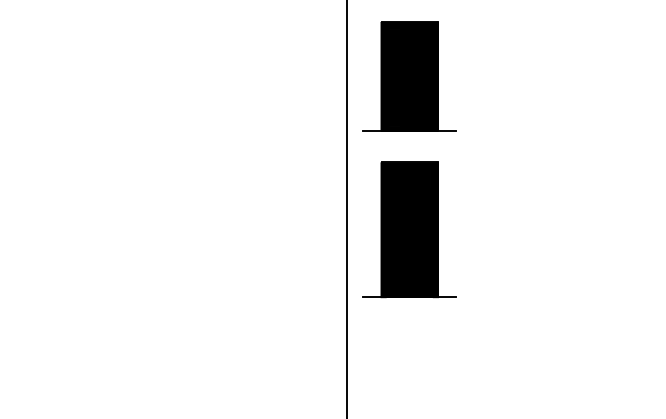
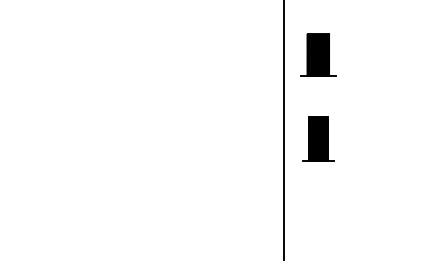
part: (410, 76) -> (318, 54), size x0.7
part: (410, 229) -> (318, 138), size x0.6

